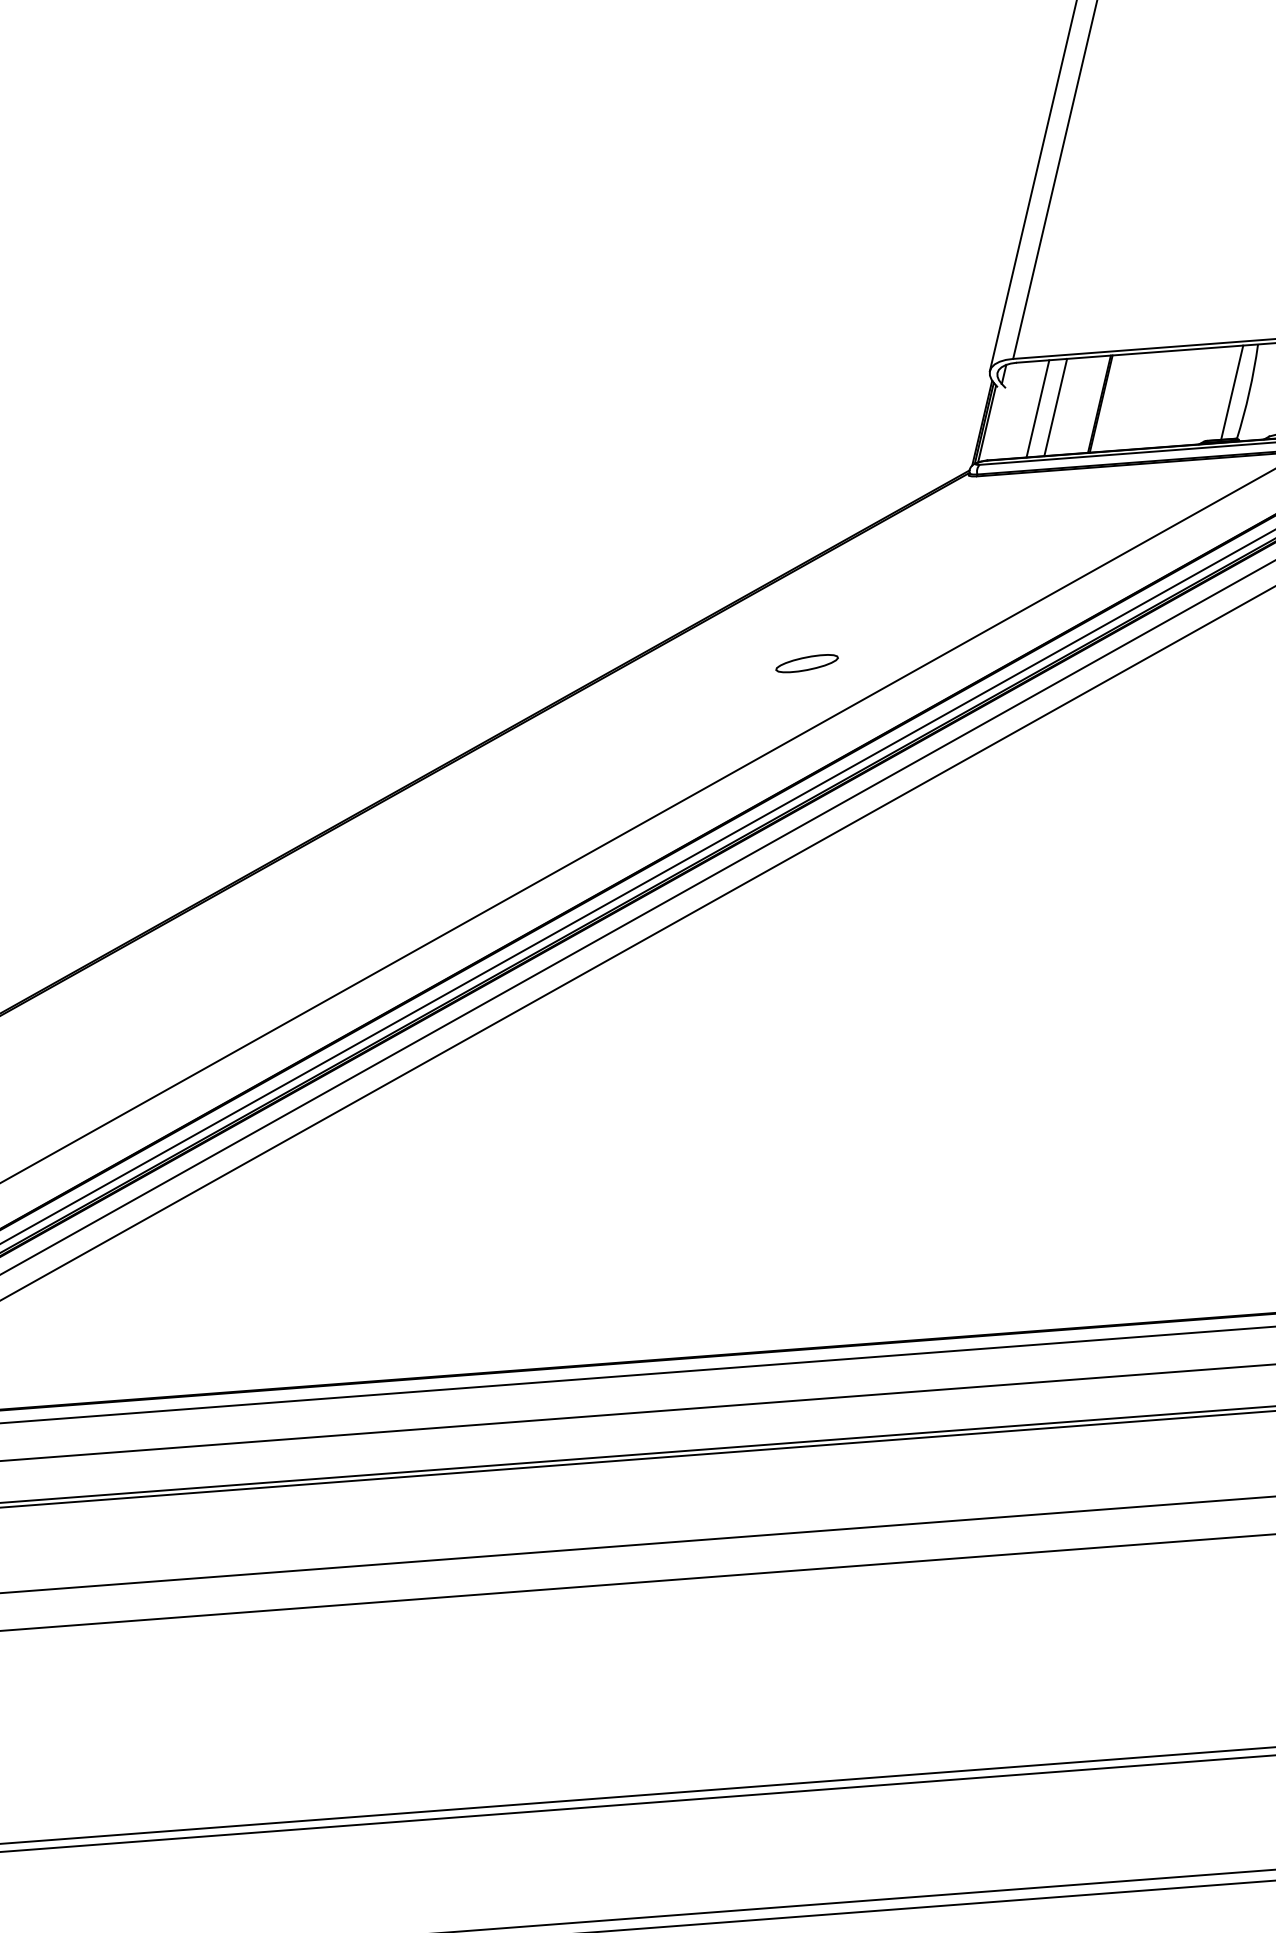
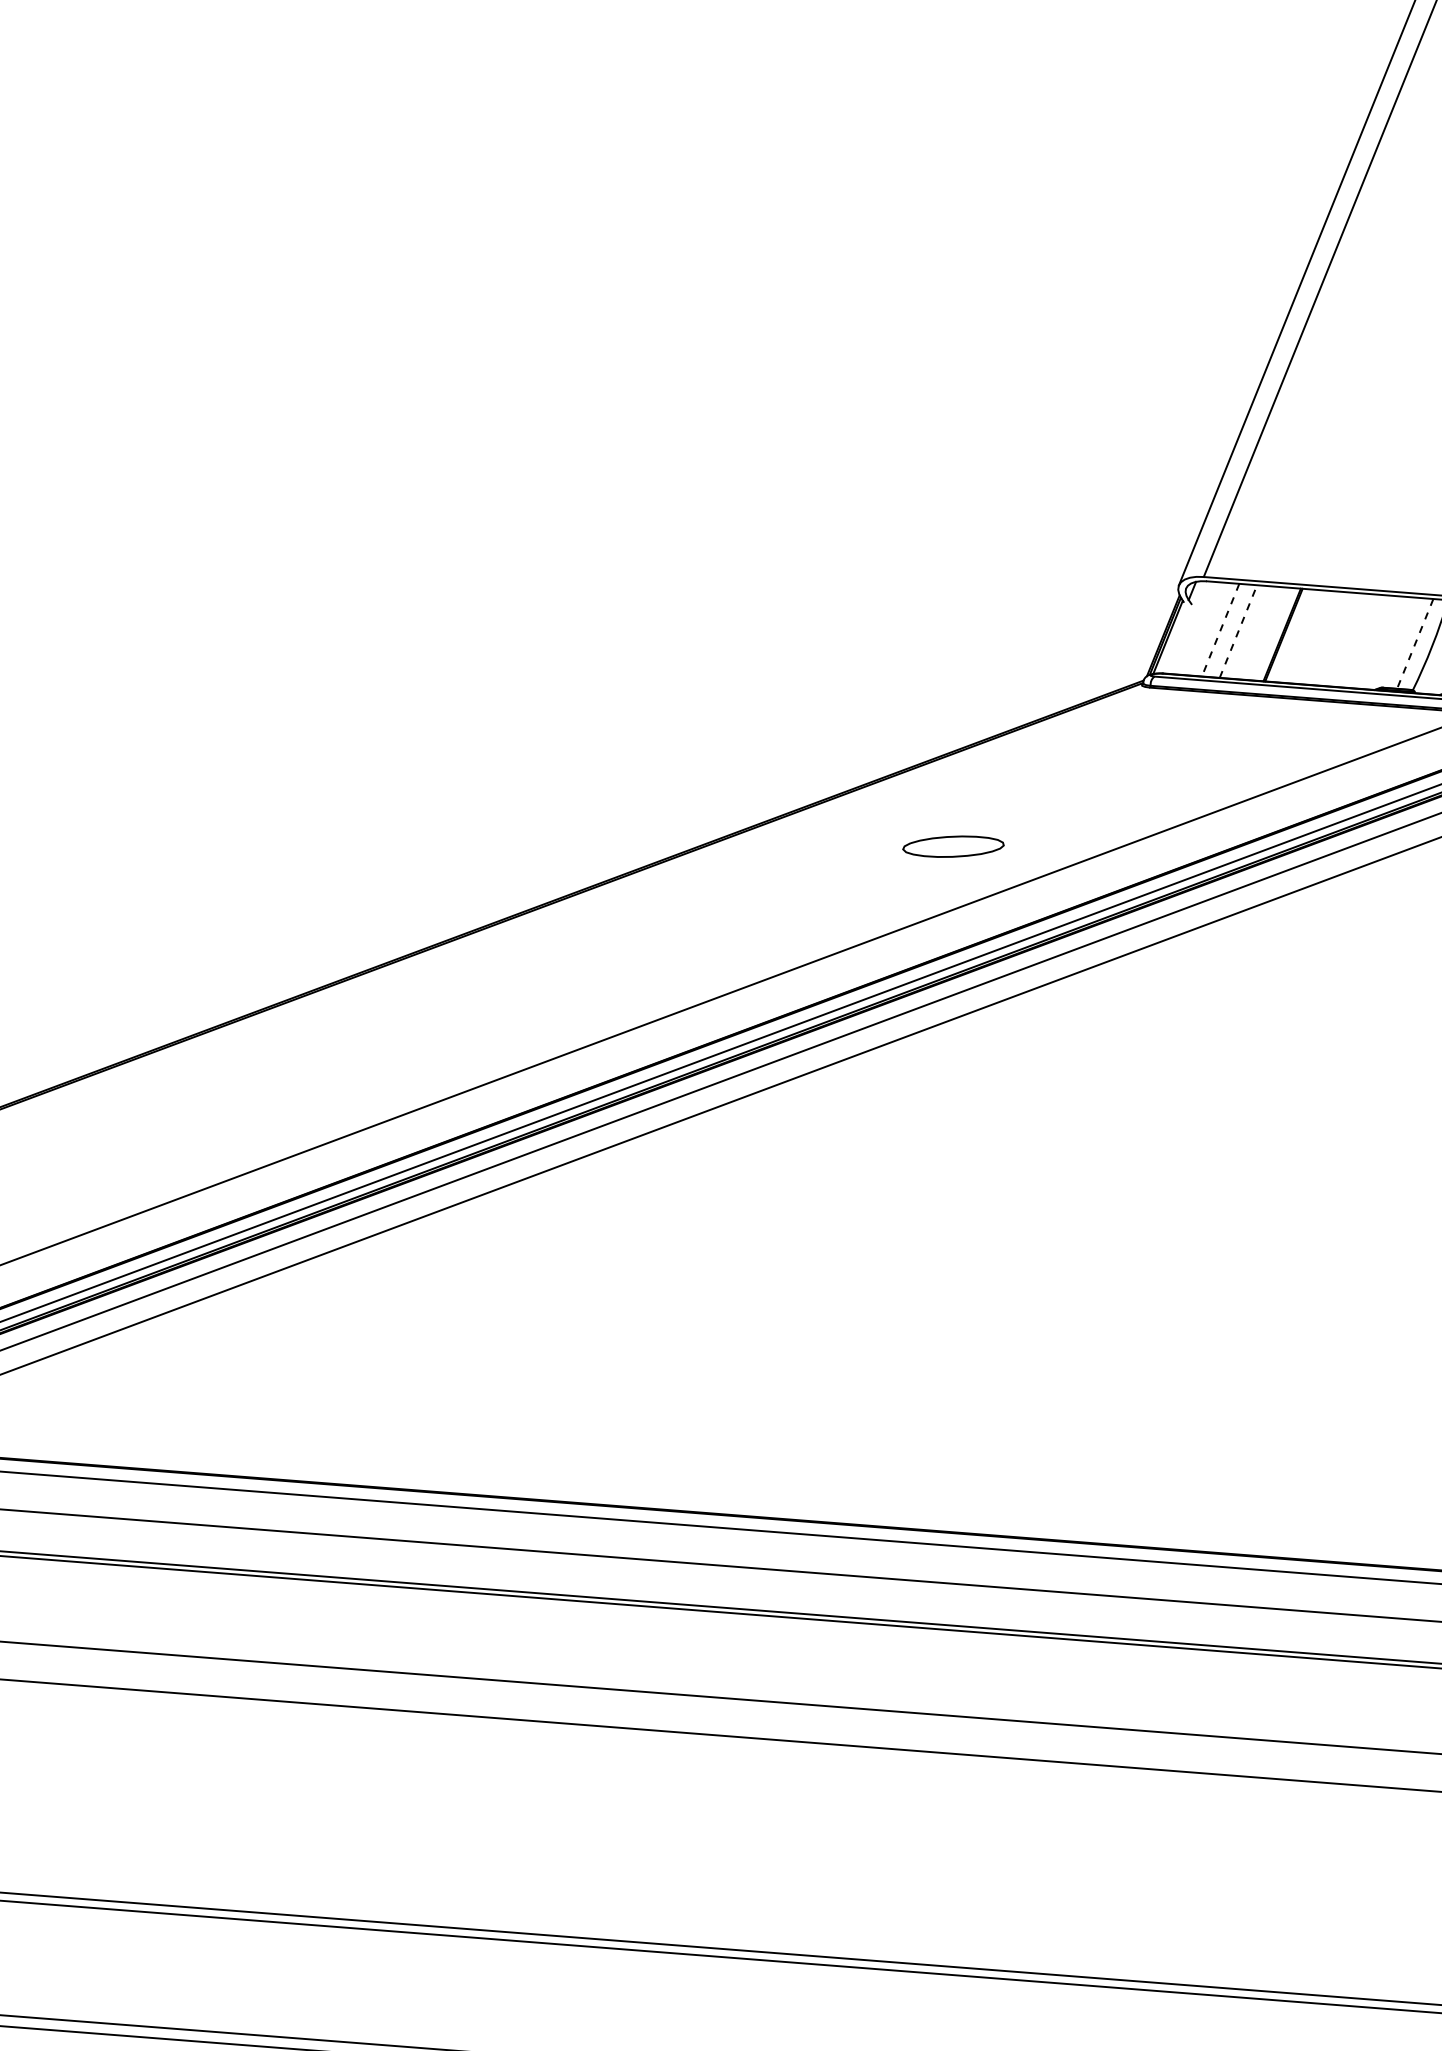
line: (1232, 393) -> (1415, 644), solid -> dashed
line: (1055, 407) -> (1238, 631), solid -> dashed
line: (1037, 409) -> (1220, 630), solid -> dashed
part: (806, 663) -> (952, 846), size x1.6

